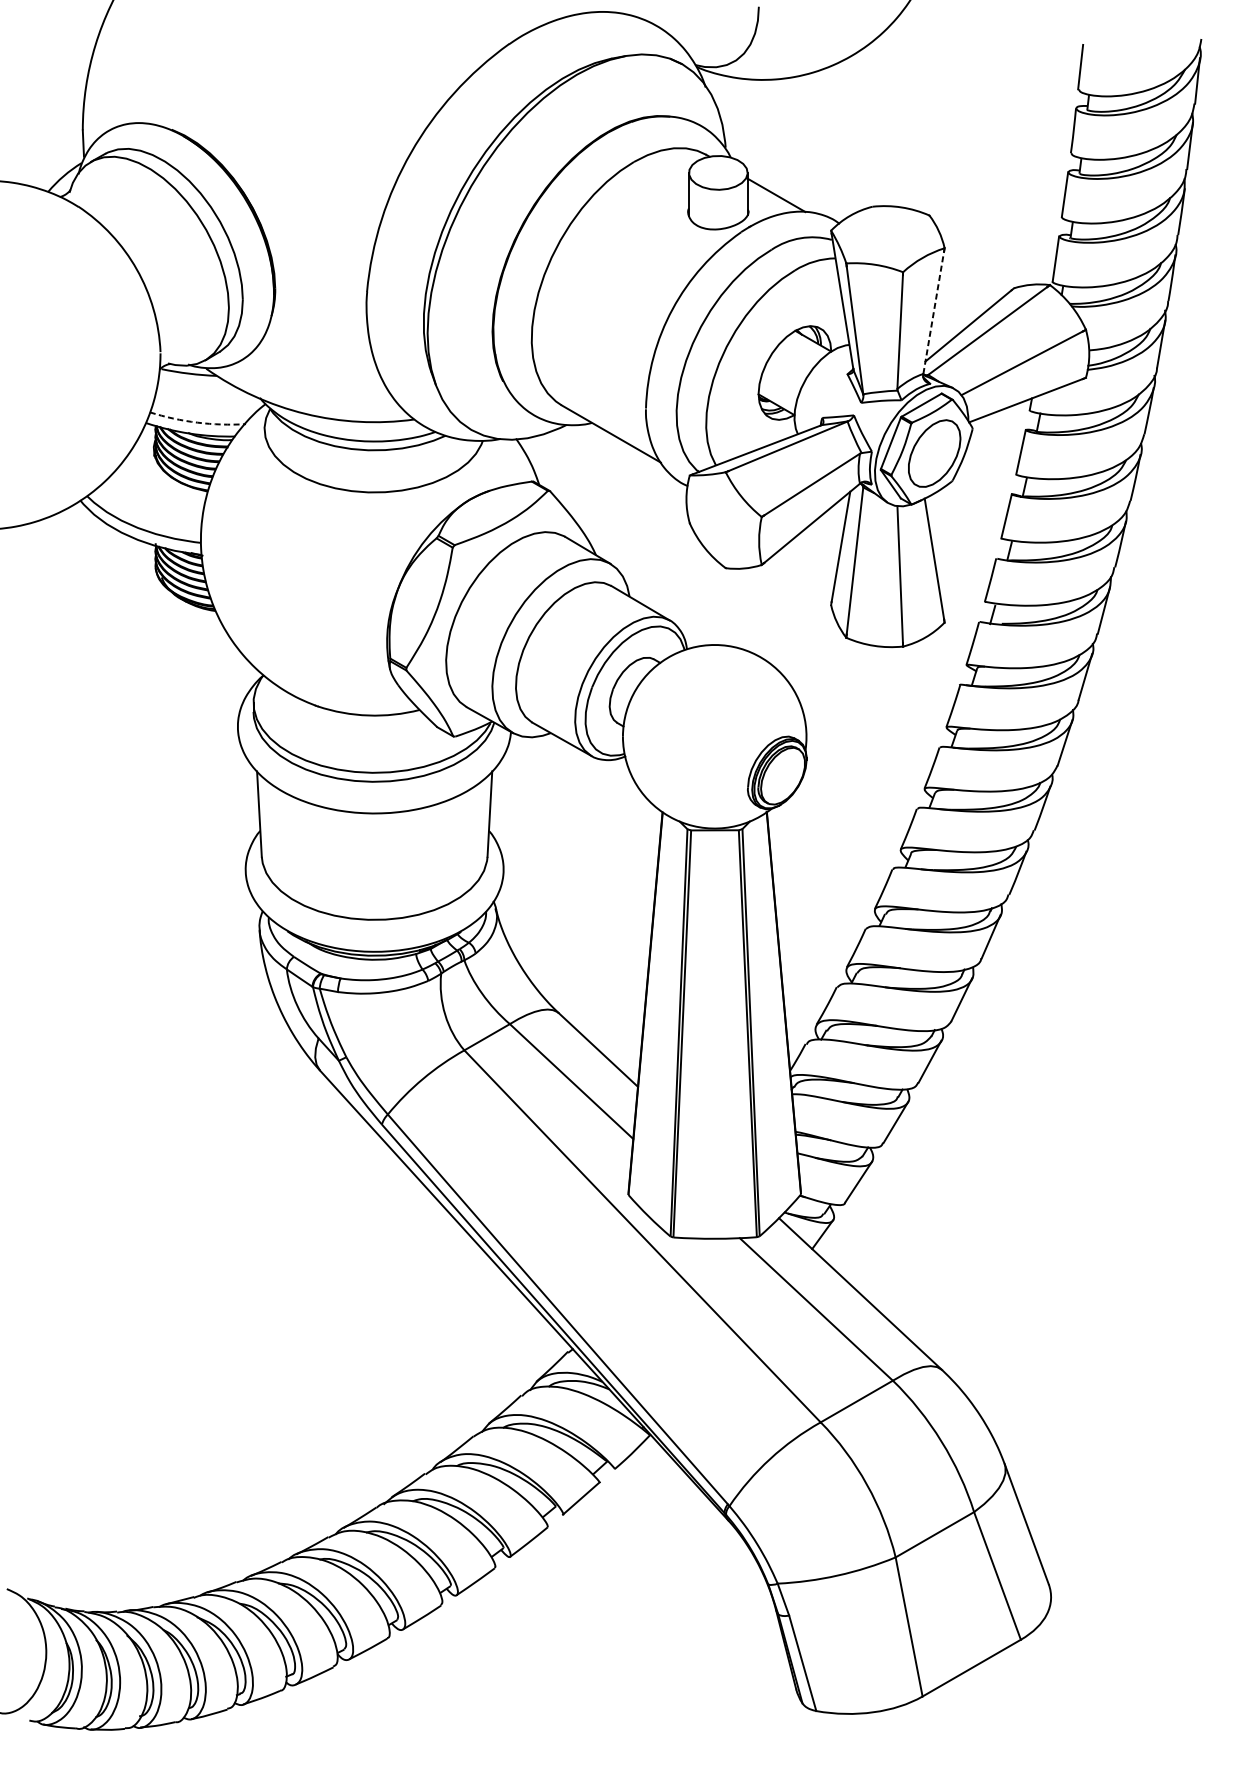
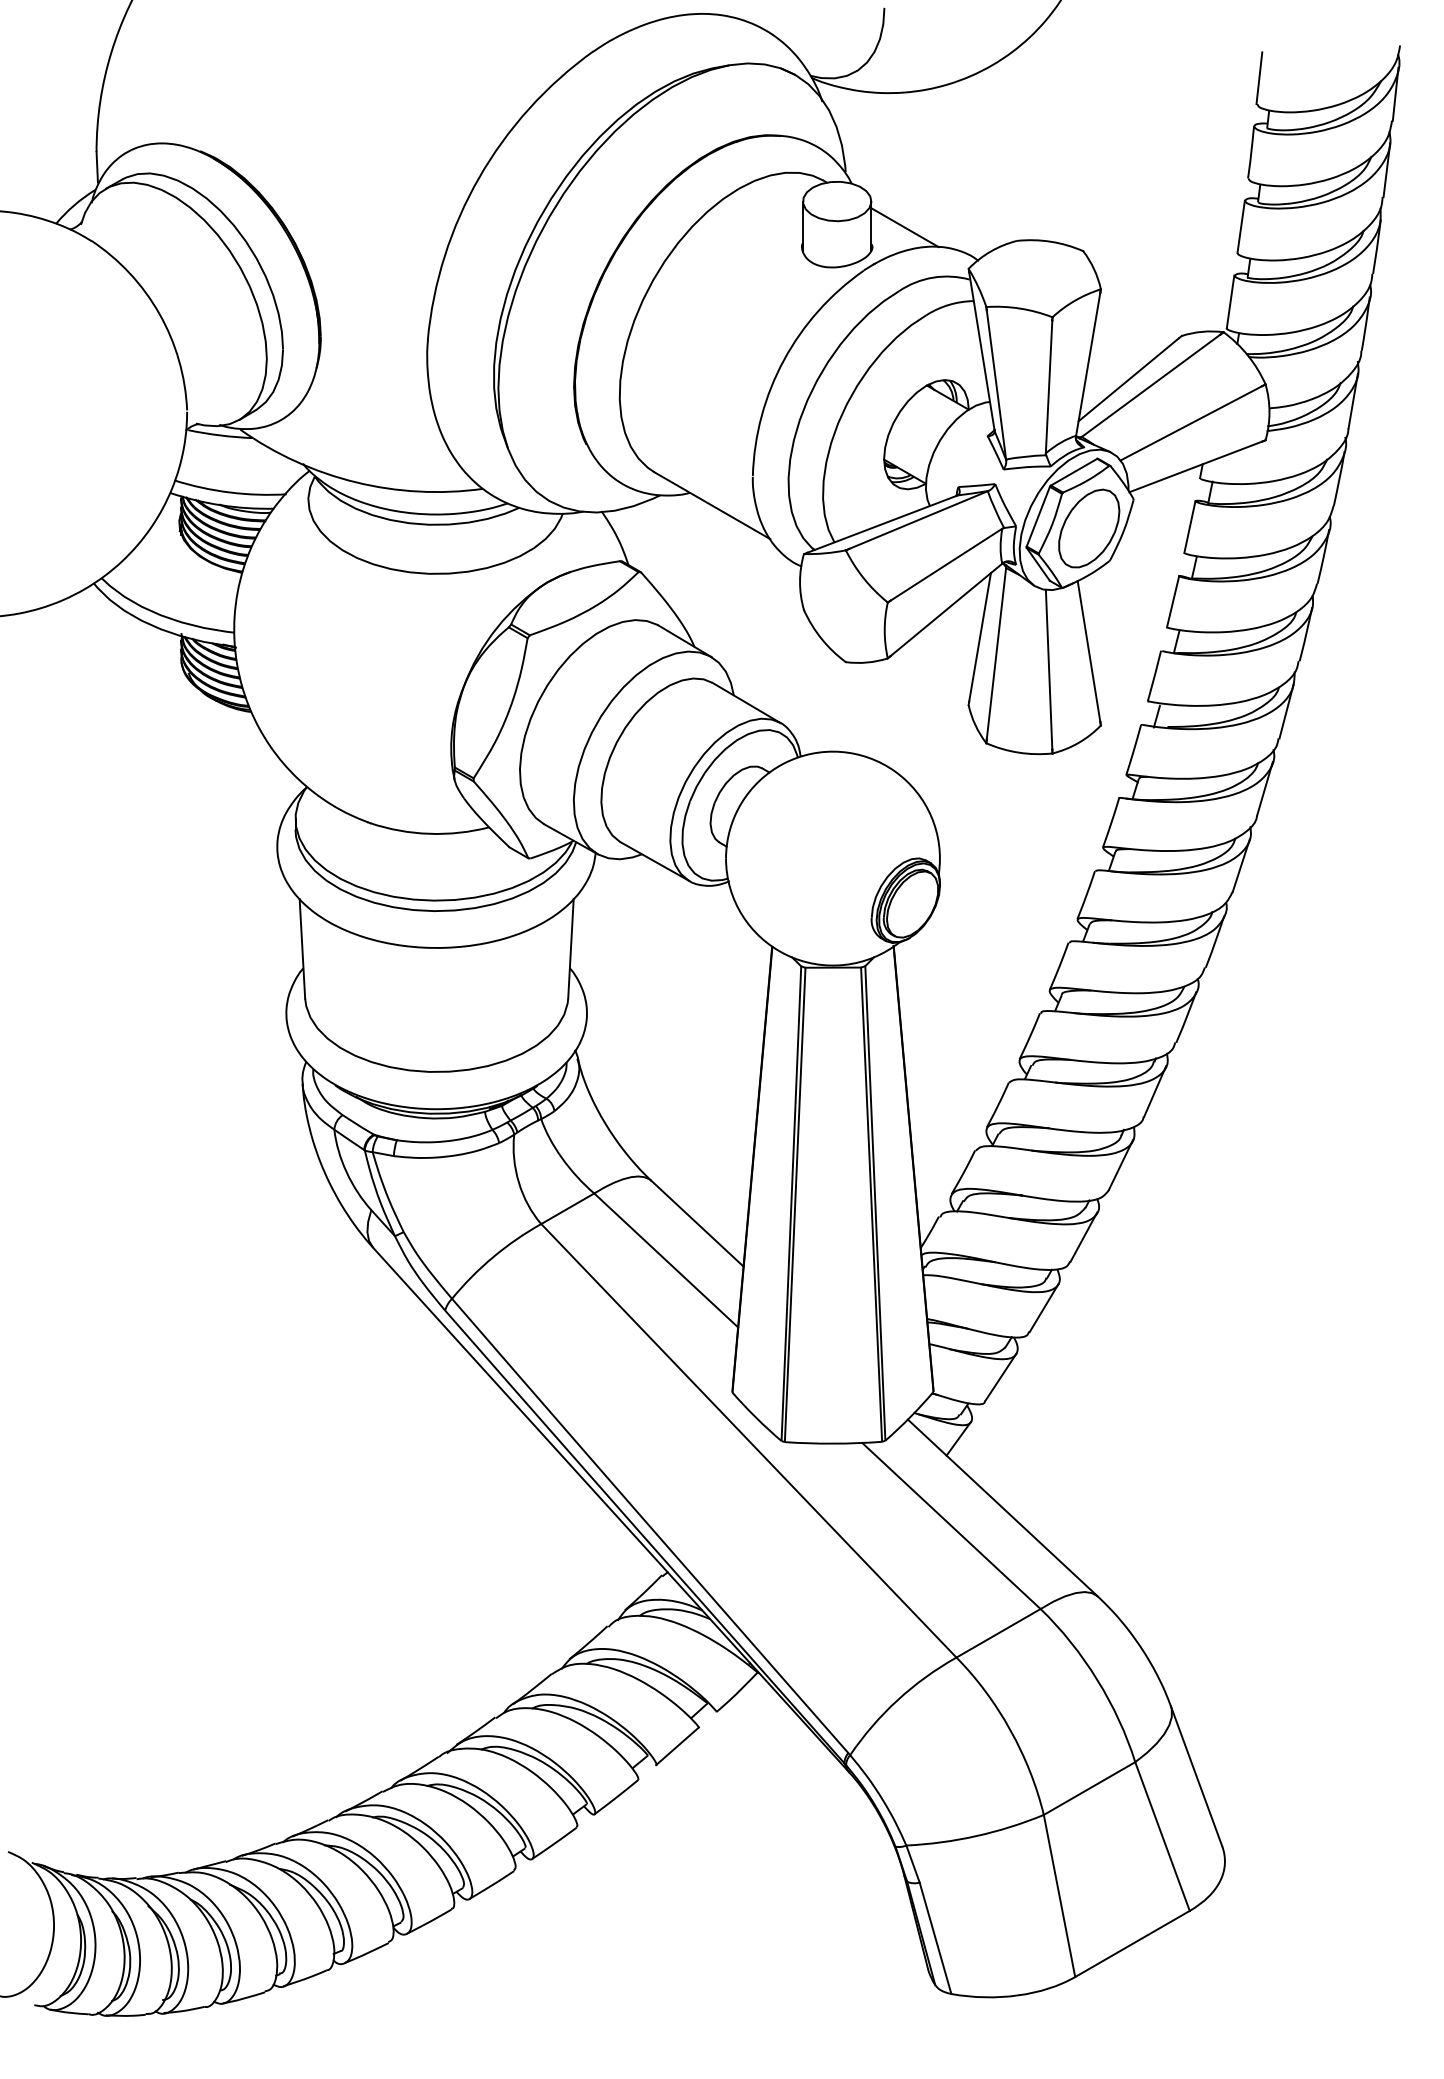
line: (933, 312) -> (1088, 364), dashed -> solid
arc: (197, 422) -> (230, 492), dashed -> solid

